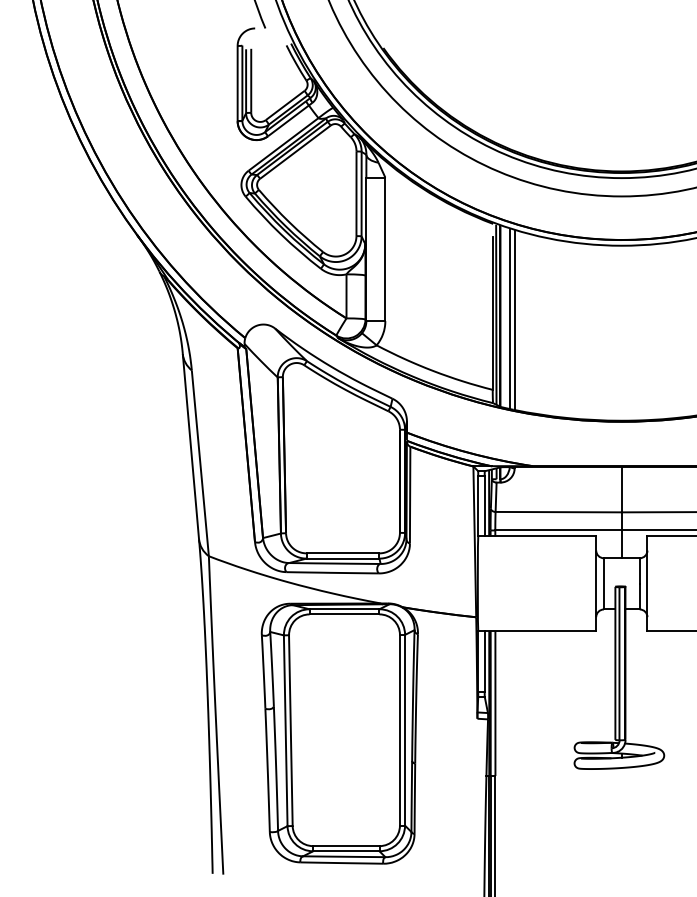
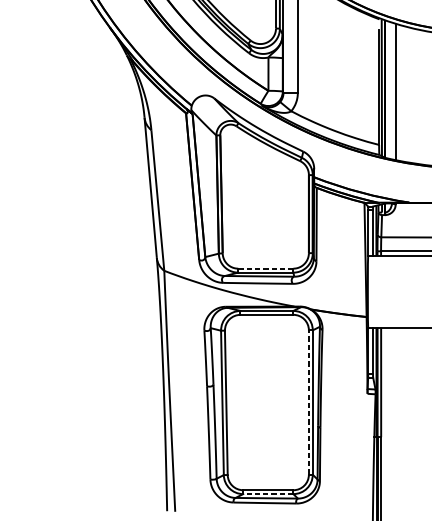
line: (509, 319) -> (391, 91), removed
line: (343, 553) -> (266, 268), solid -> dashed
line: (399, 729) -> (308, 401), solid -> dashed
line: (345, 851) -> (267, 494), solid -> dashed

